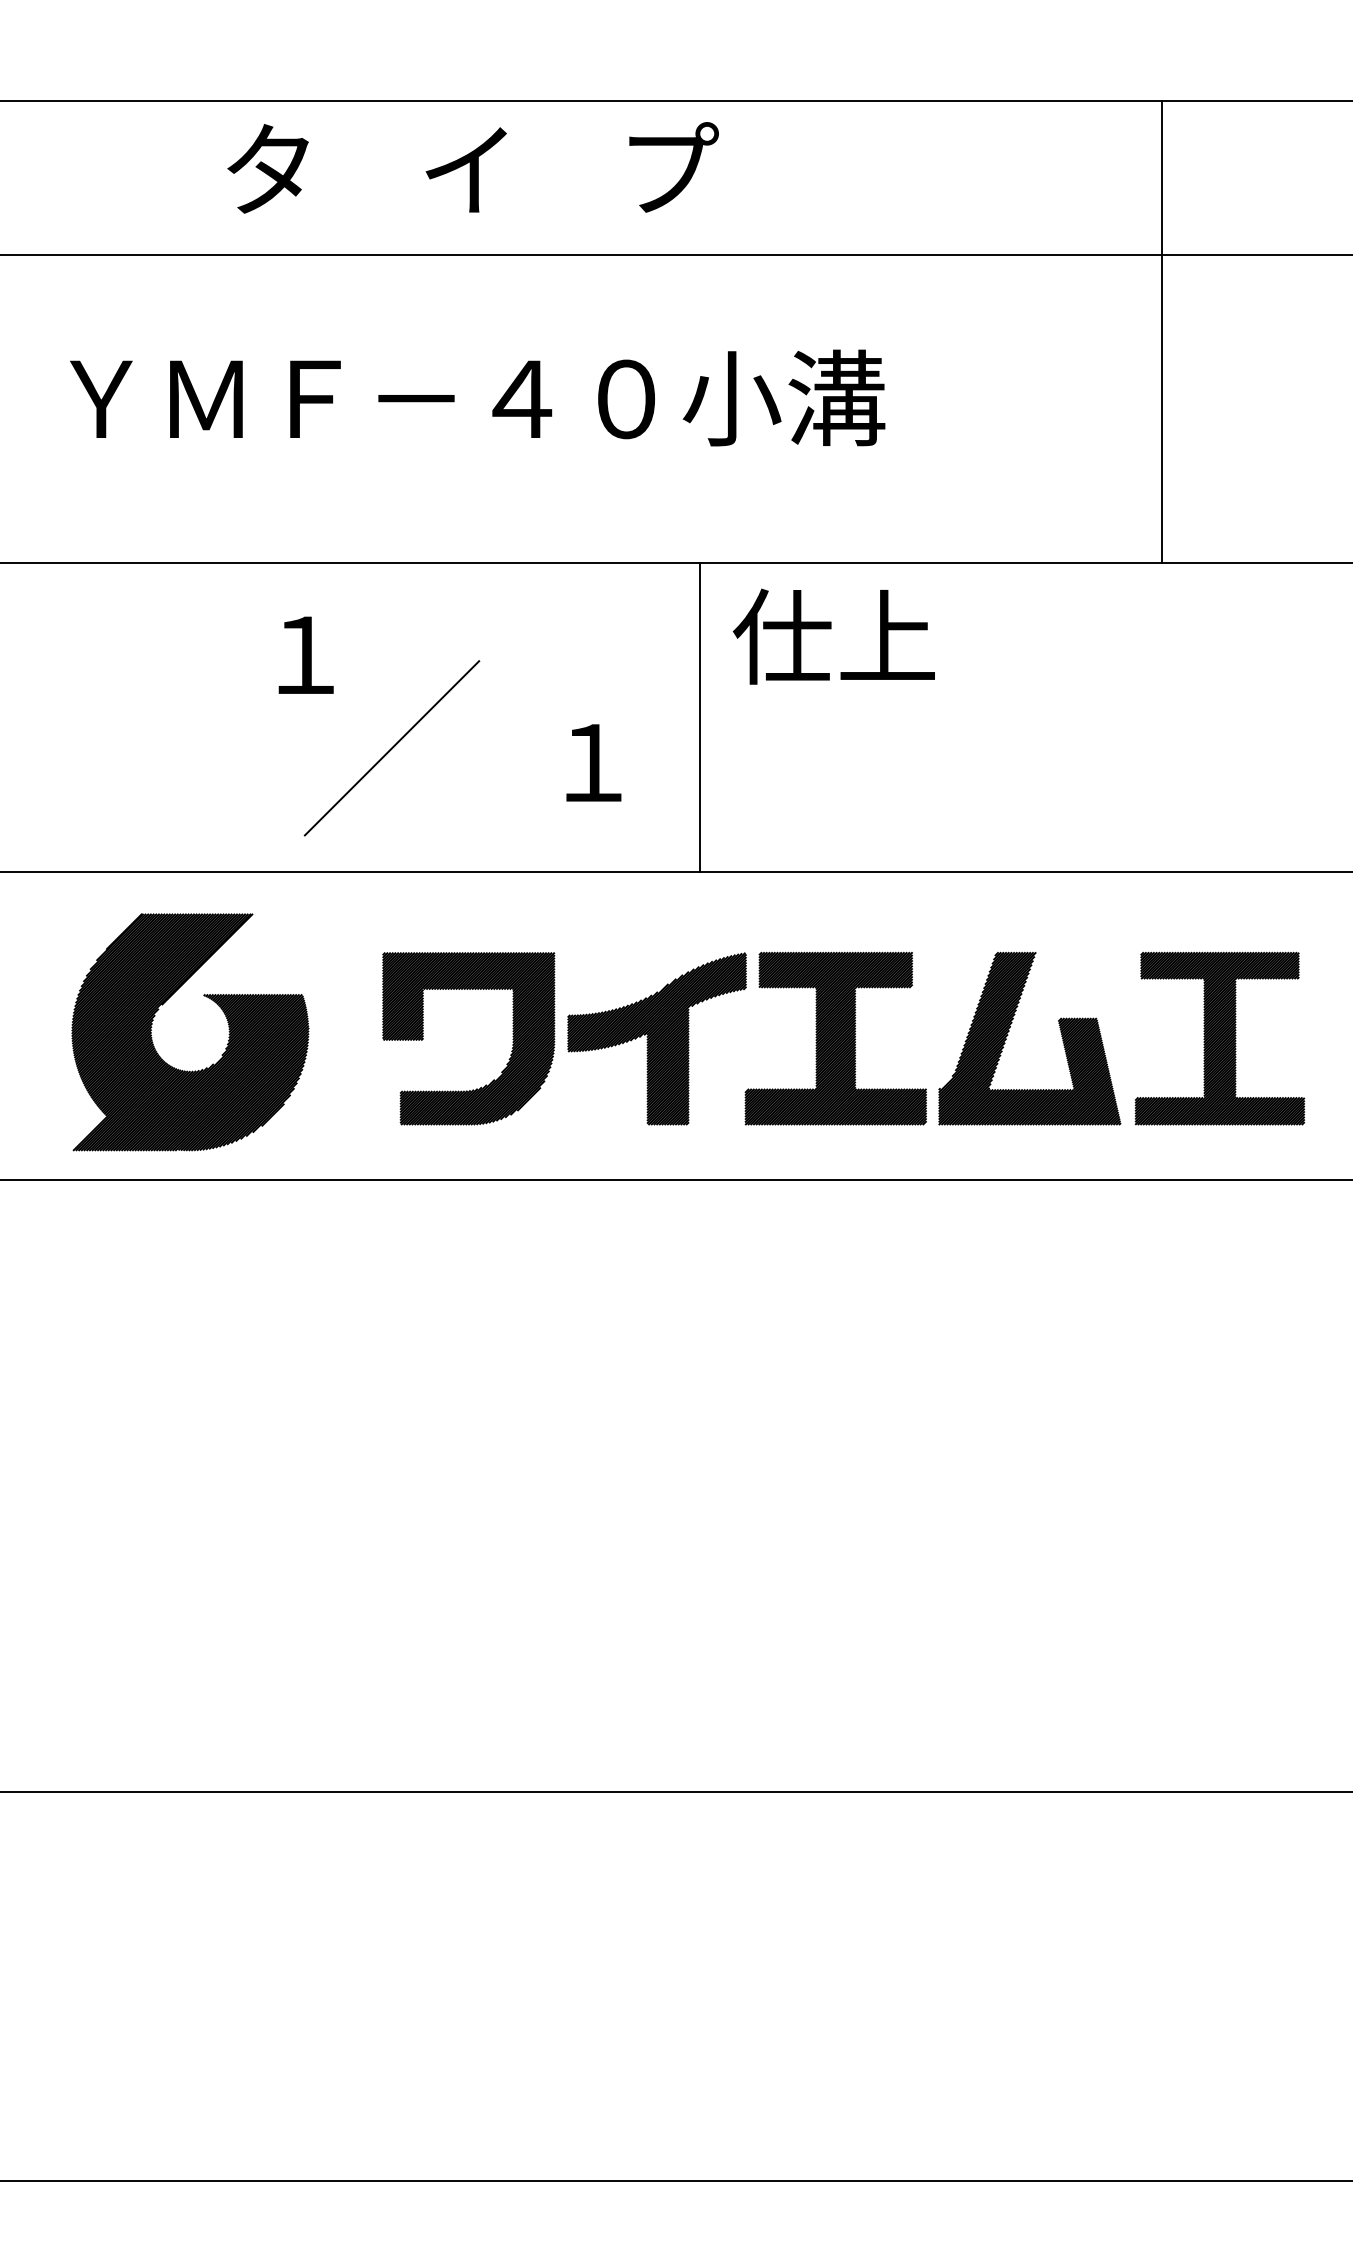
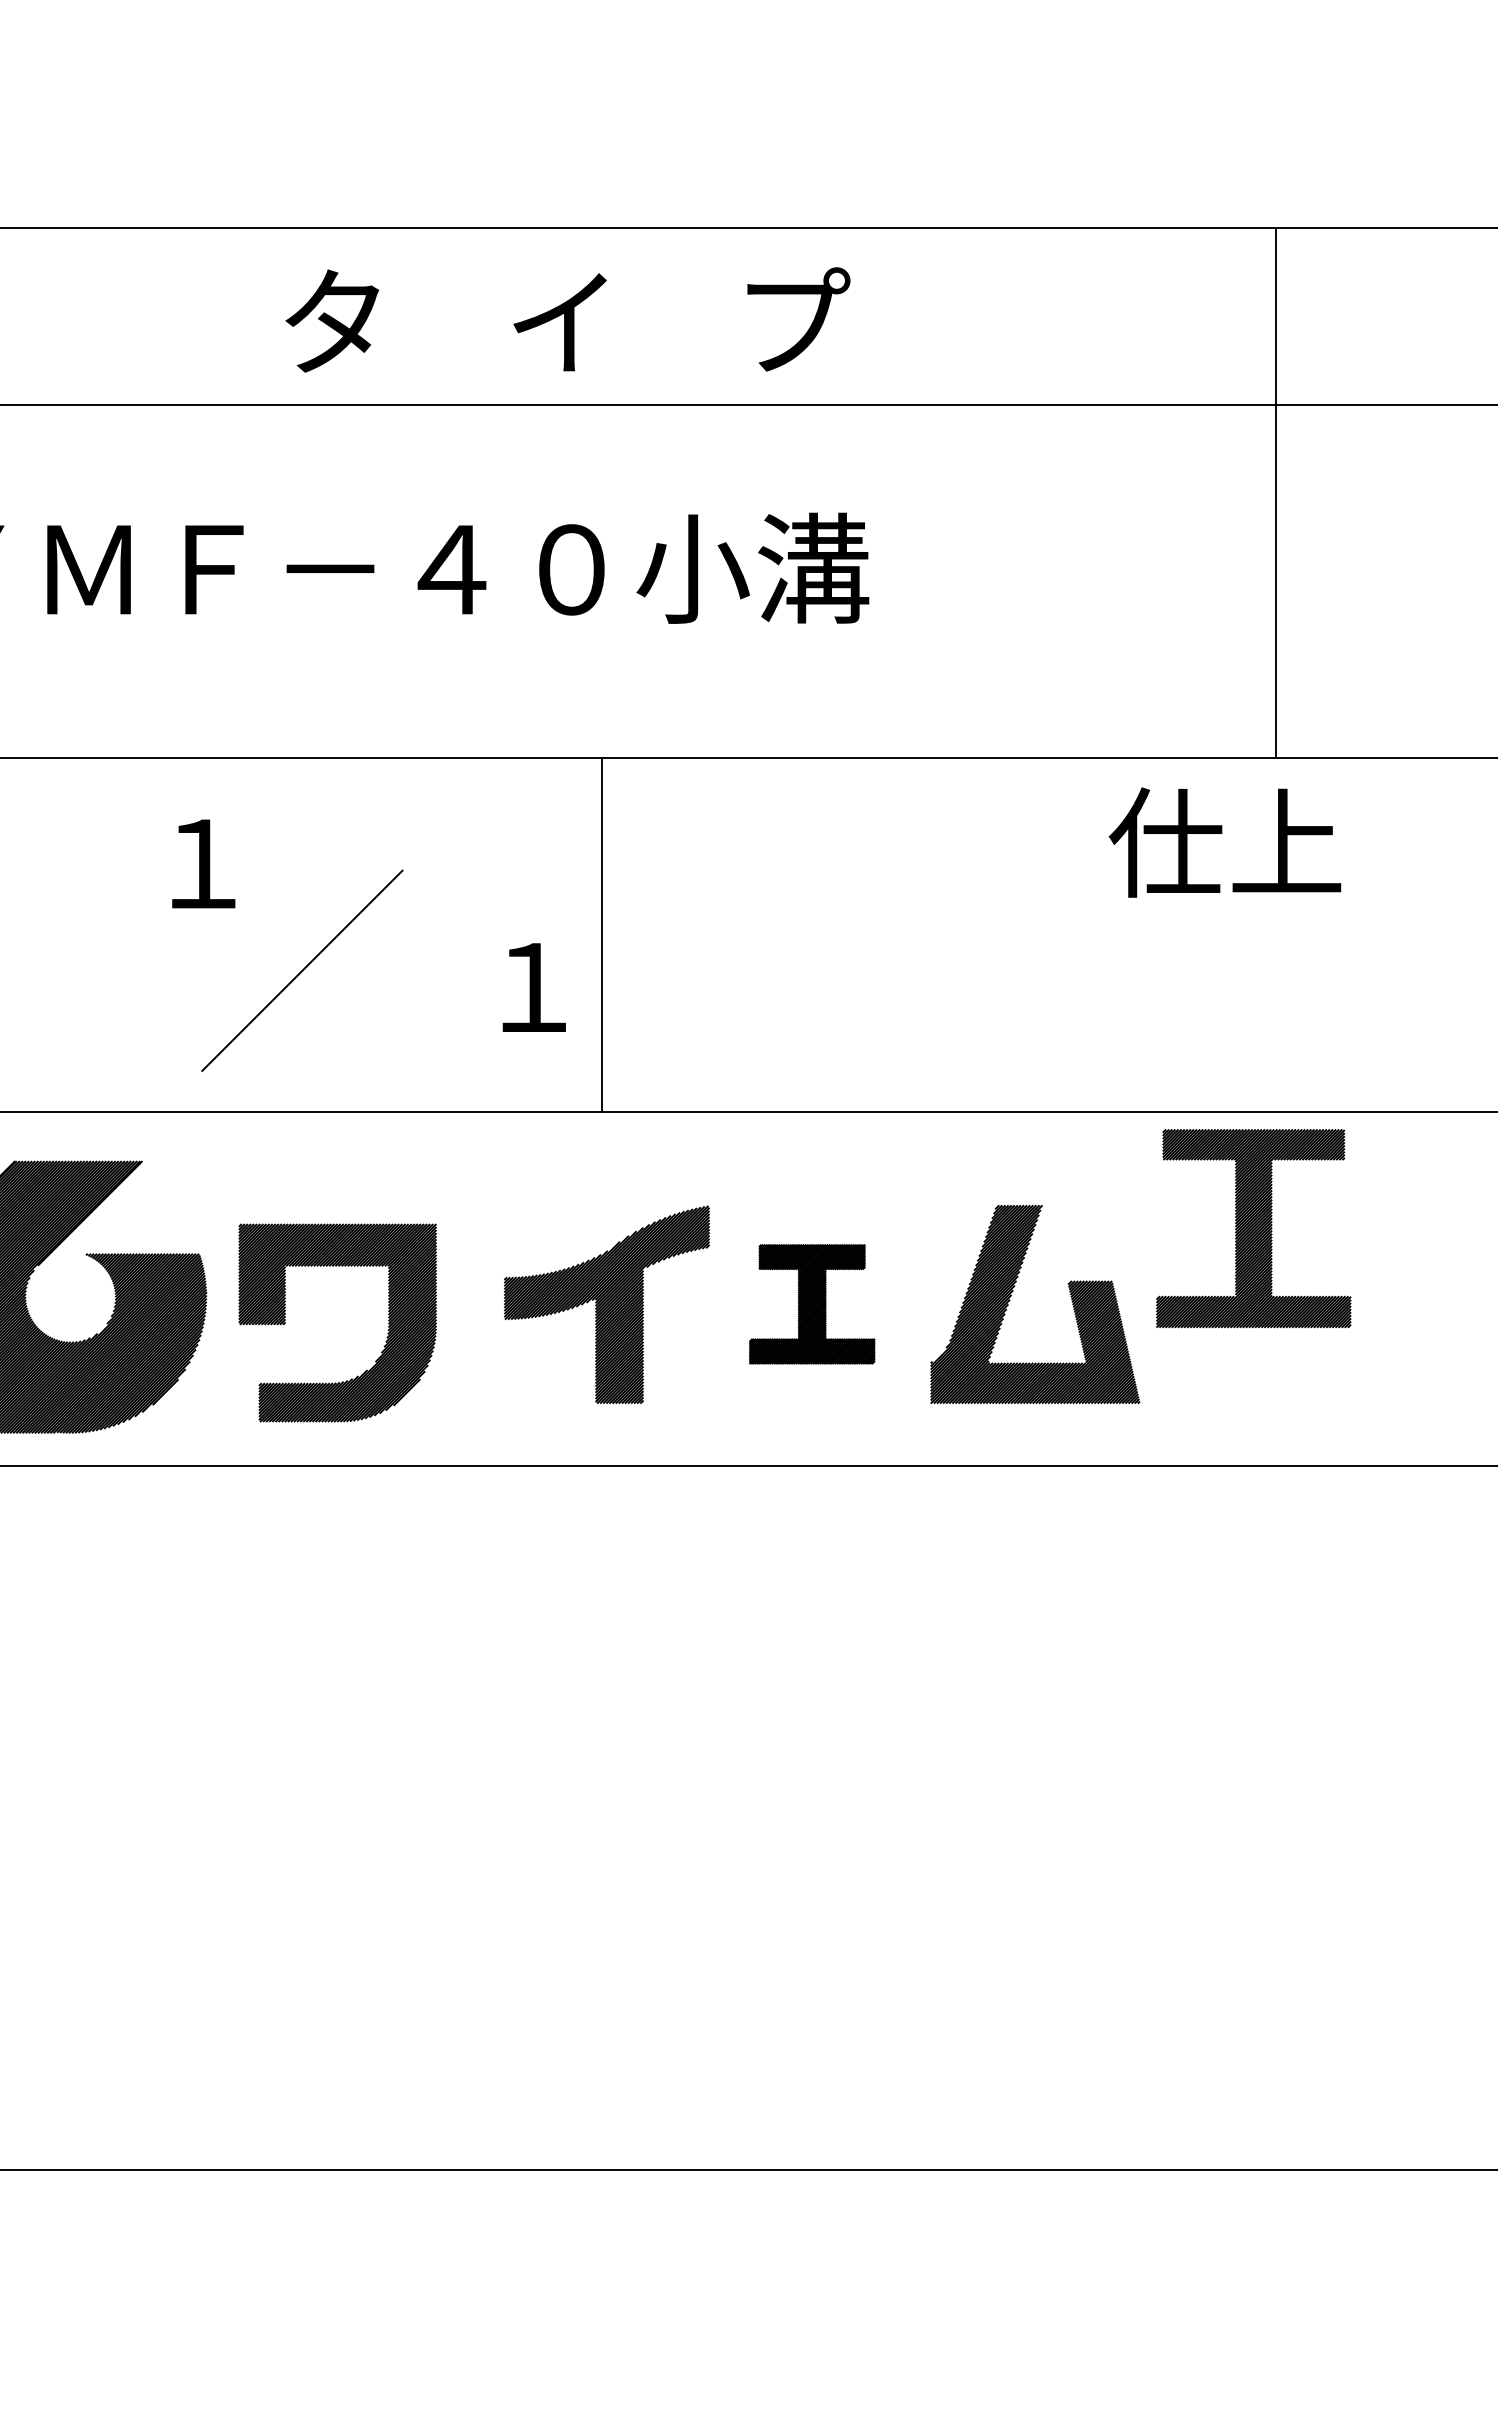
text: (472, 167) -> (567, 319), moved
line: (1162, 332) -> (1276, 493), moved
text: (833, 636) -> (1224, 842), moved
line: (700, 717) -> (602, 935), moved
part: (835, 1038) -> (811, 1304), size x0.6
part: (1219, 1038) -> (1253, 1228), moved
part: (512, 1039) -> (387, 1323), moved

